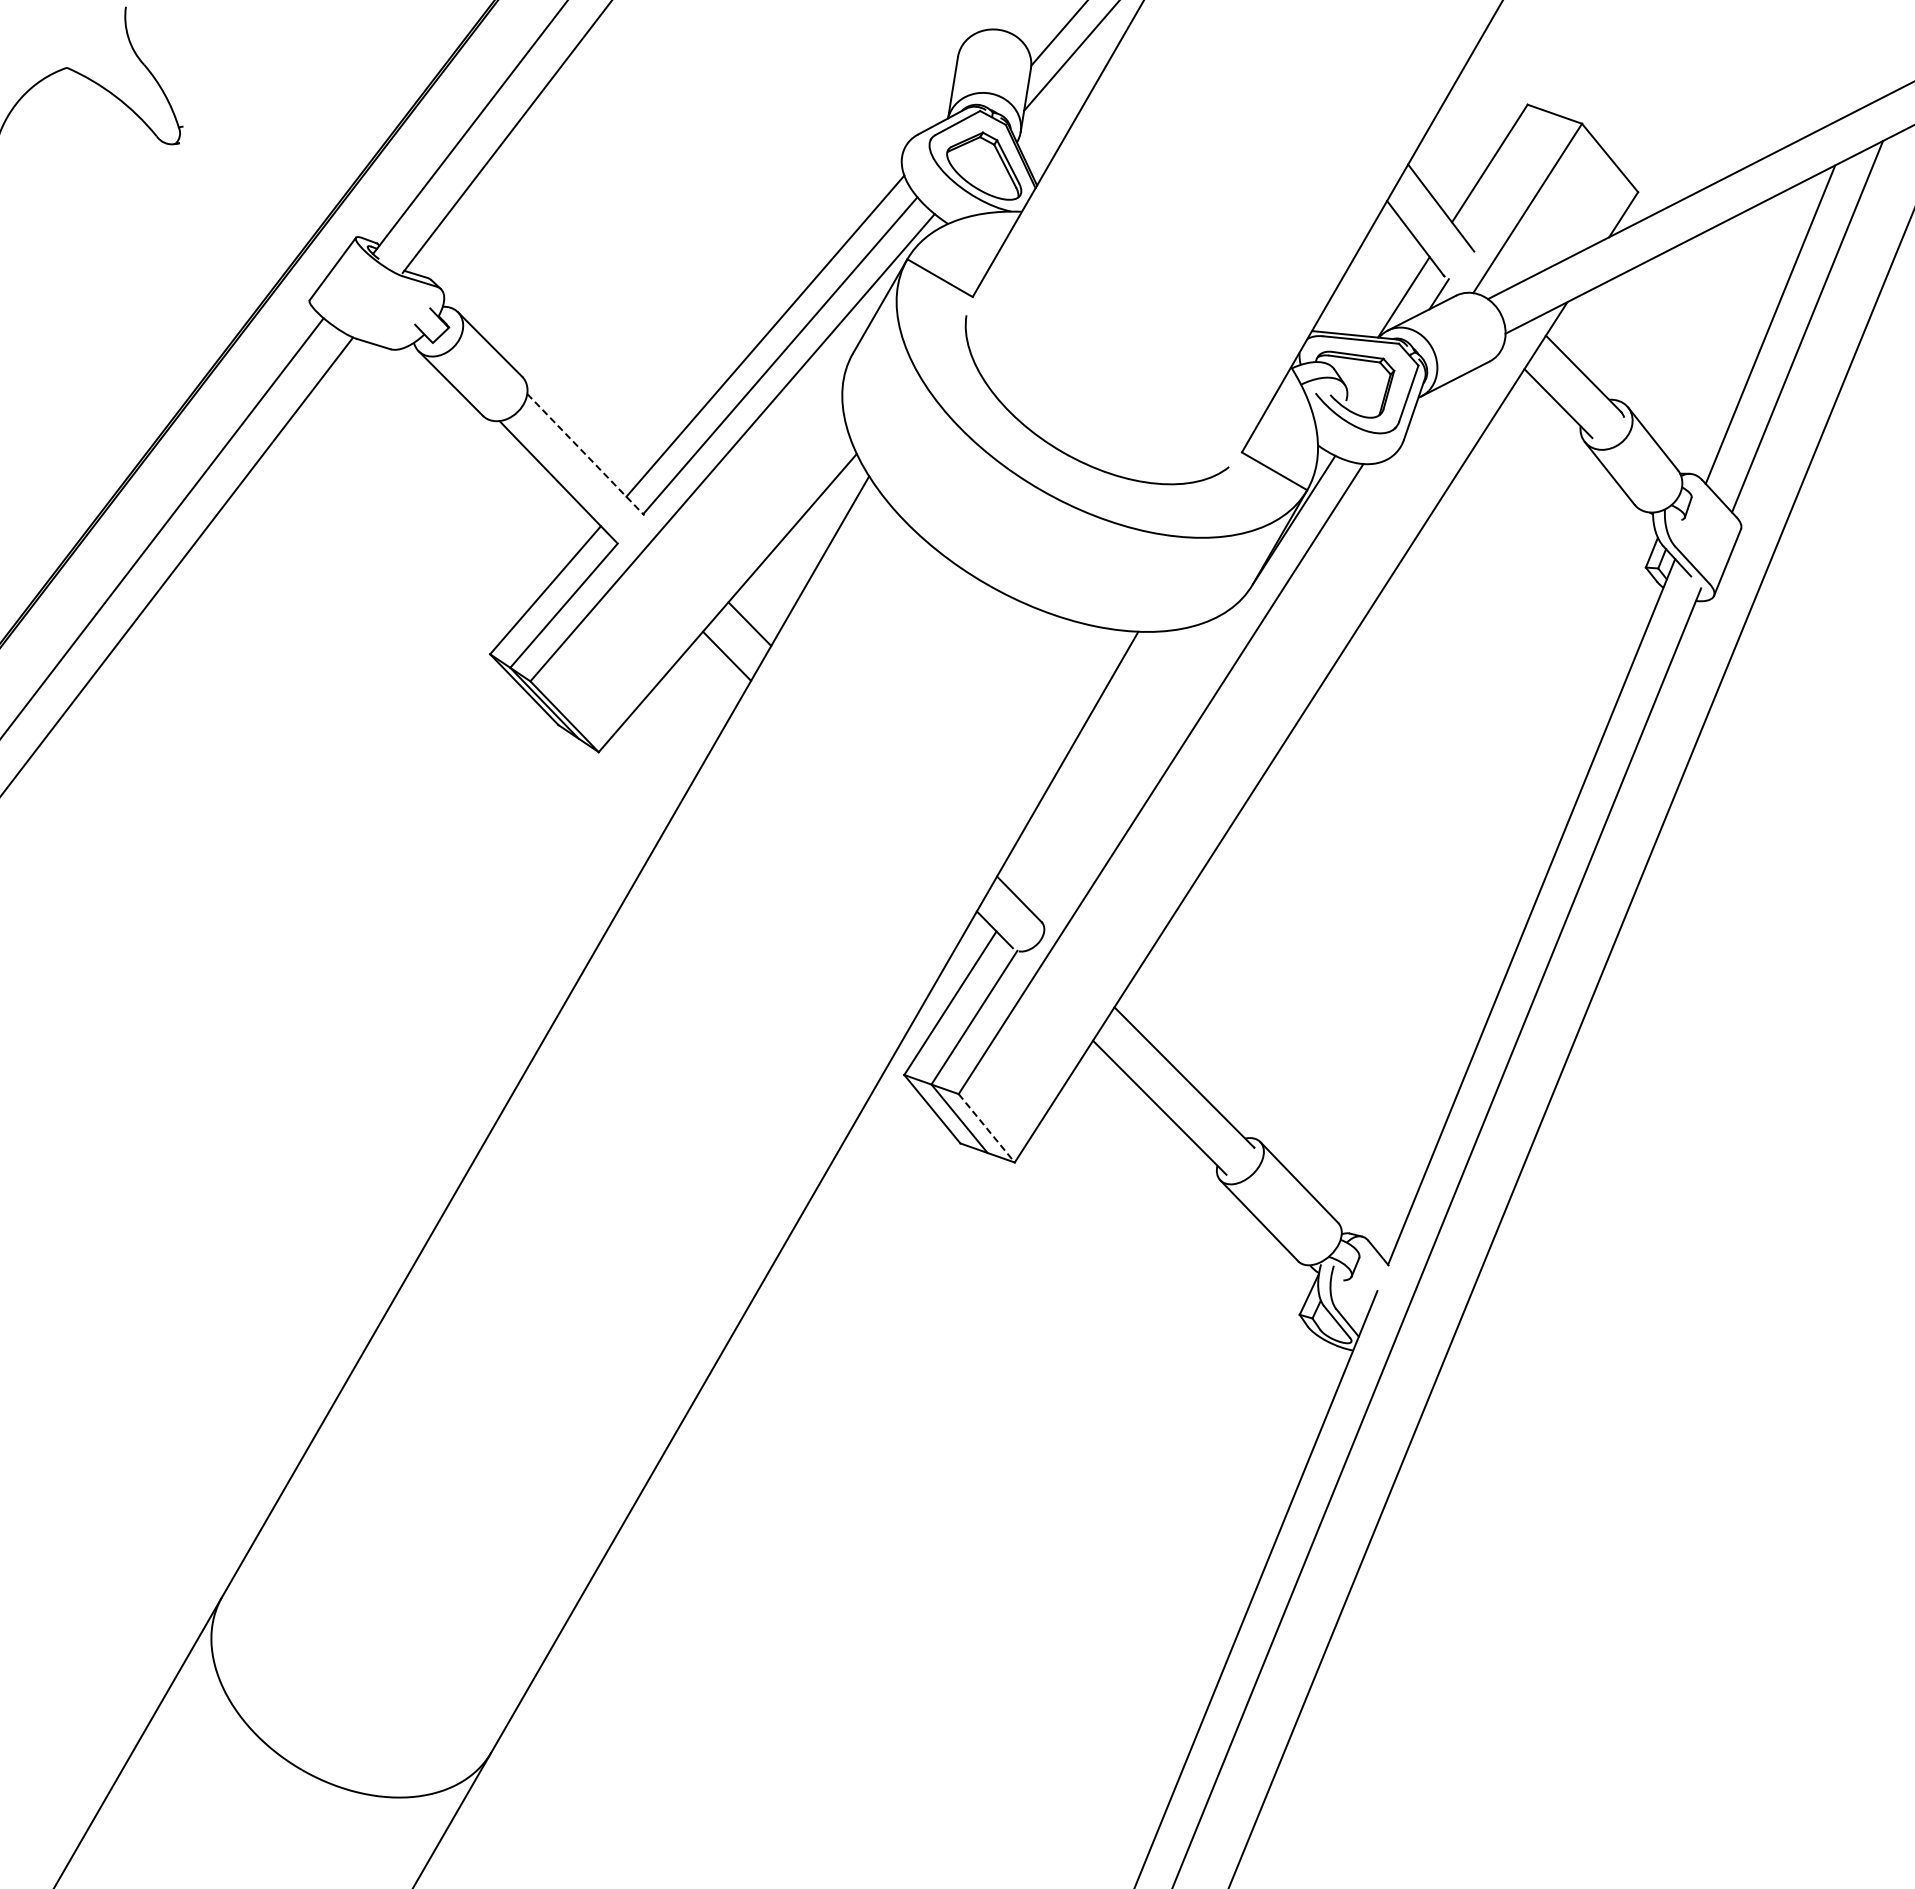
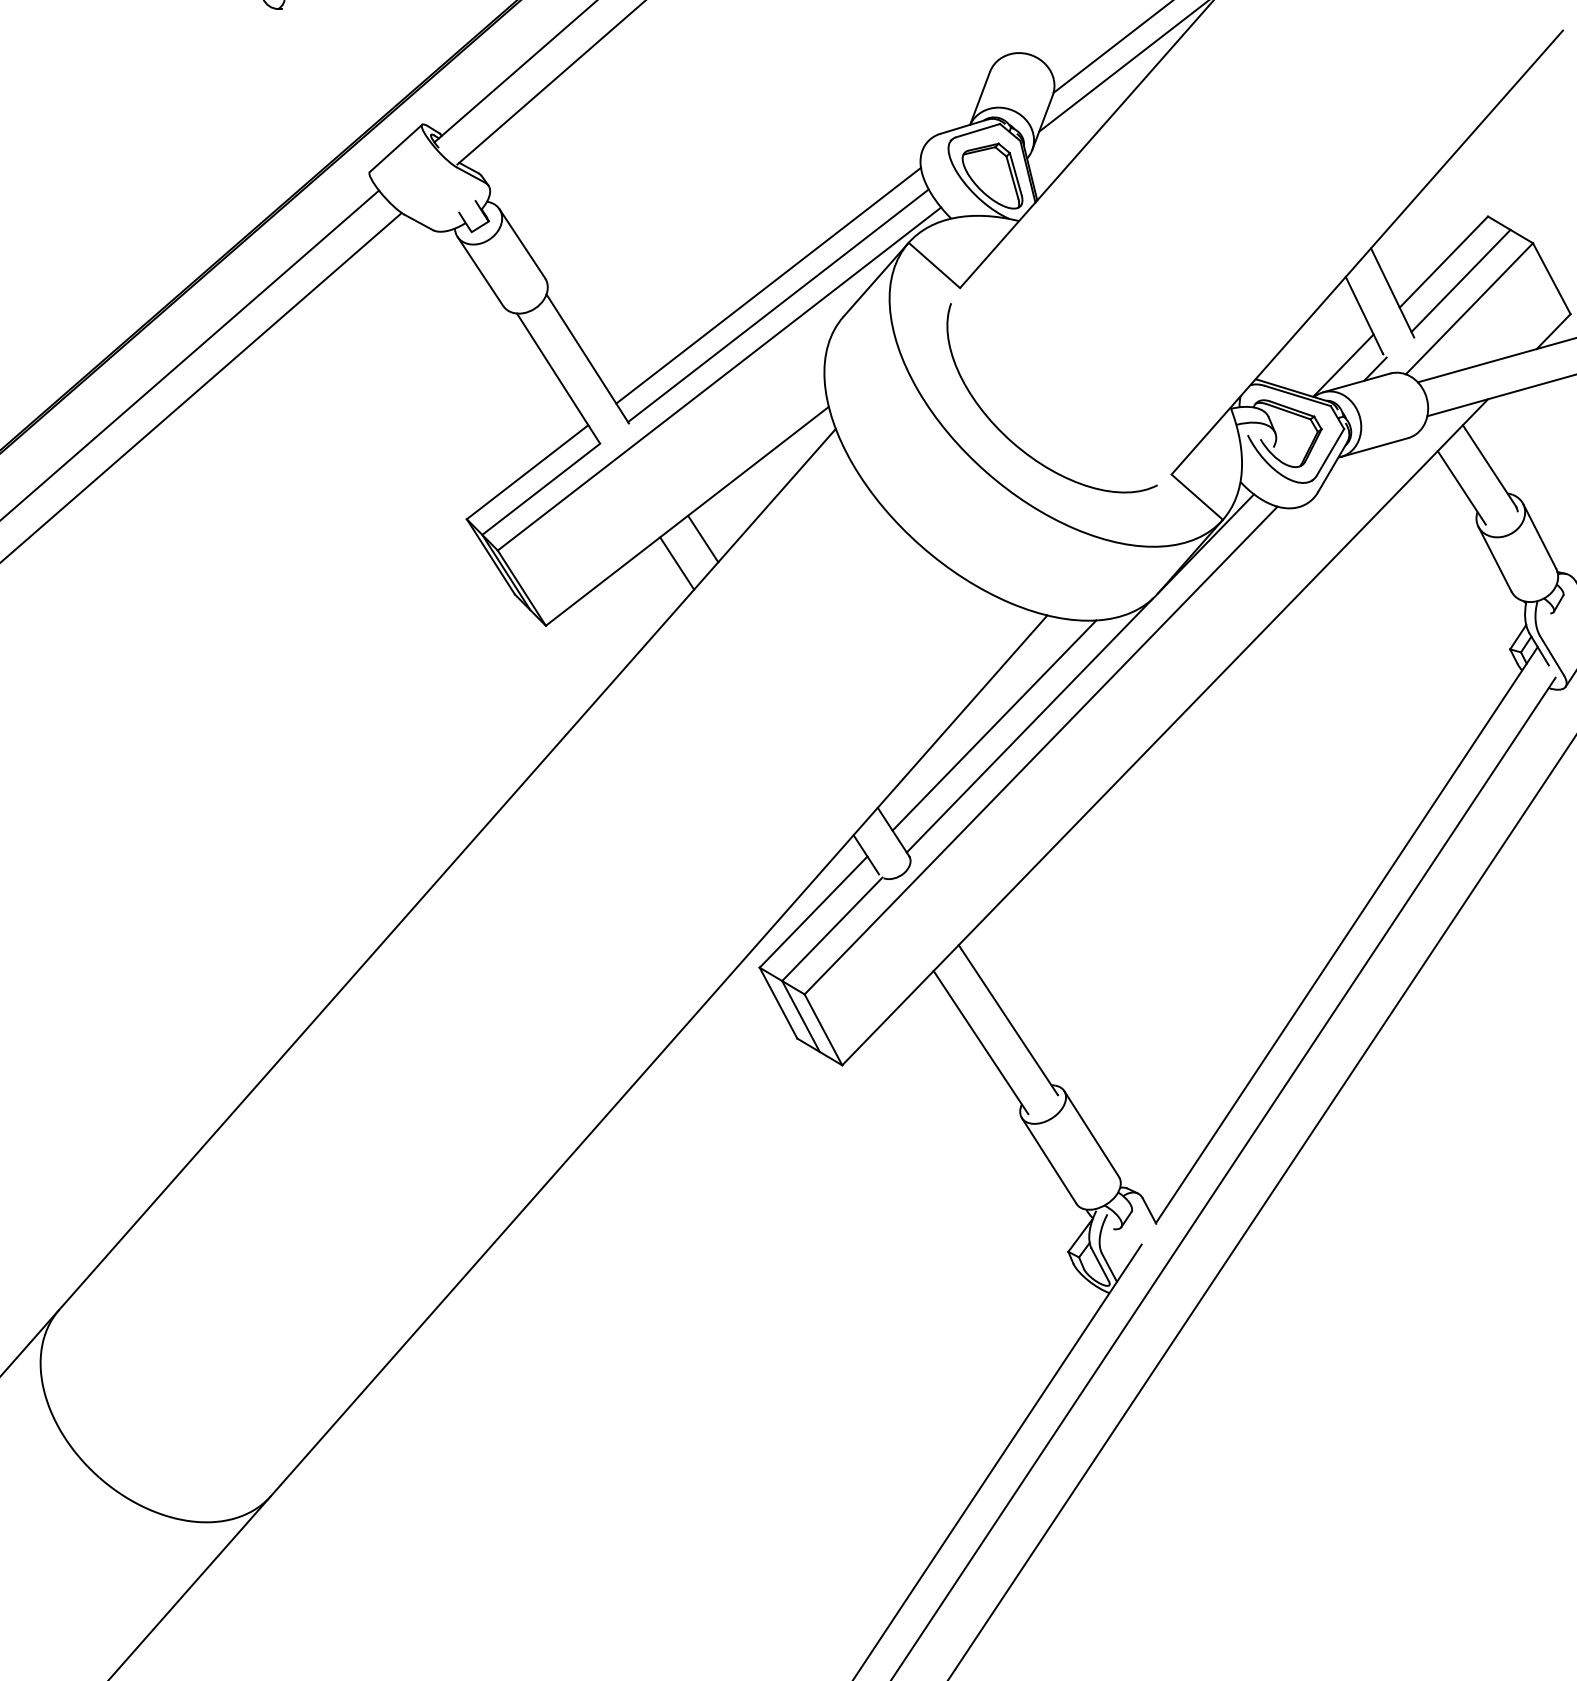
line: (1512, 180) -> (1460, 281), added
line: (586, 455) -> (588, 359), dashed -> solid
line: (1143, 754) -> (1029, 725), added
line: (1105, 762) -> (994, 725), added
line: (987, 1128) -> (824, 1030), dashed -> solid

